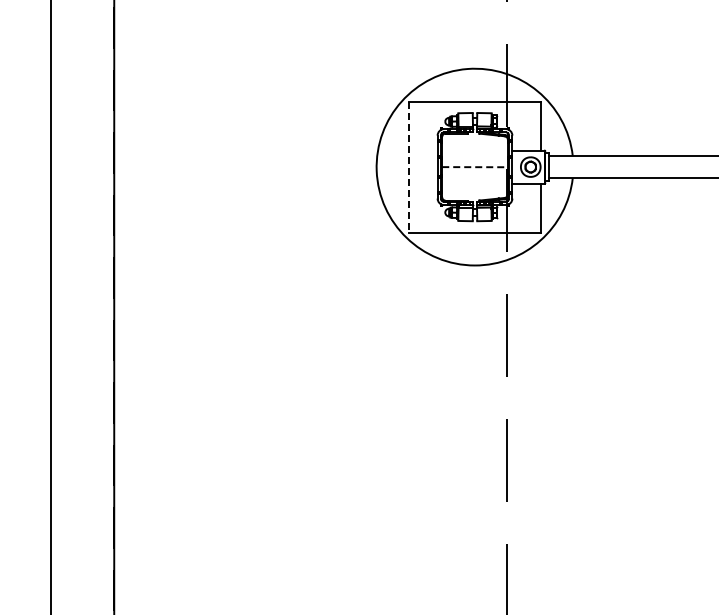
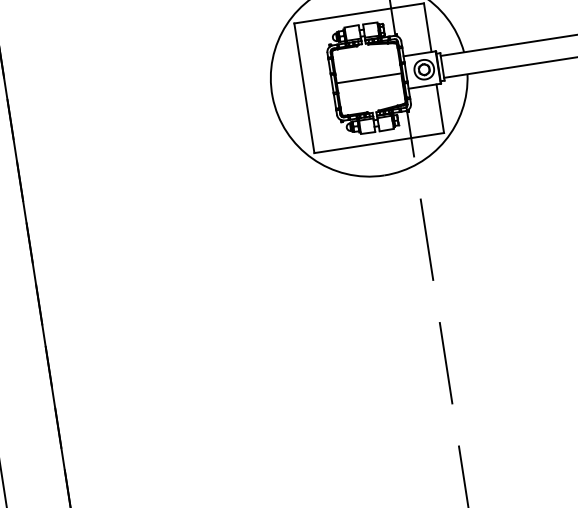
line: (409, 167) -> (304, 88), dashed -> solid
line: (474, 167) -> (368, 78), dashed -> solid

